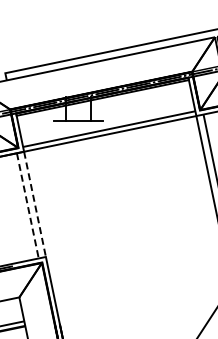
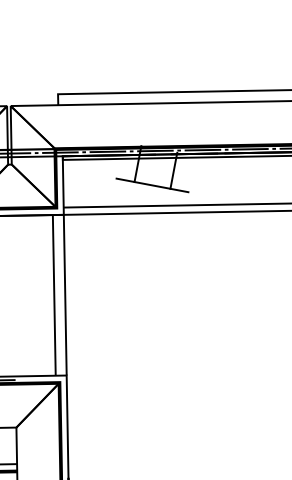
line: (35, 204) -> (65, 295), dashed -> solid
line: (27, 205) -> (53, 294), dashed -> solid

